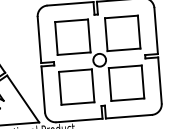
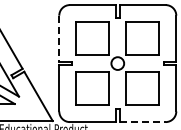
line: (39, 40) -> (59, 39), solid -> dashed
line: (129, 117) -> (143, 122), solid -> dashed

